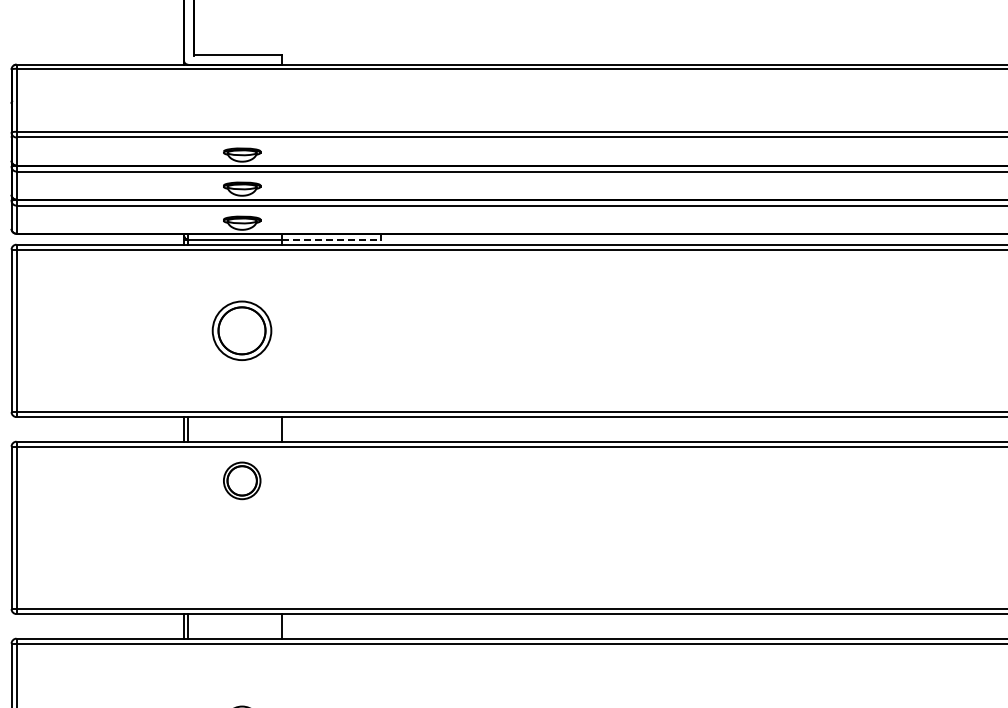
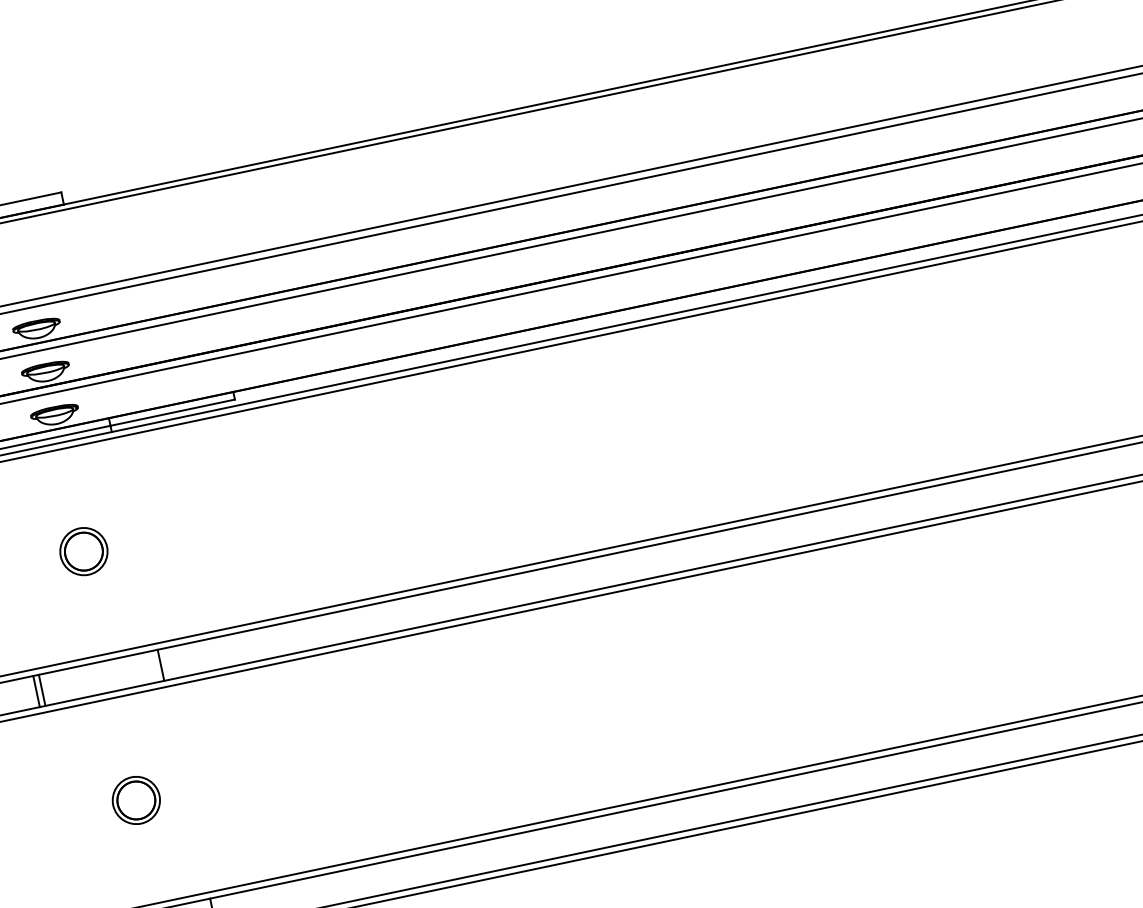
line: (332, 239) -> (173, 412), dashed -> solid
part: (242, 330) -> (84, 551), size x0.62
part: (242, 480) -> (136, 799), moved

